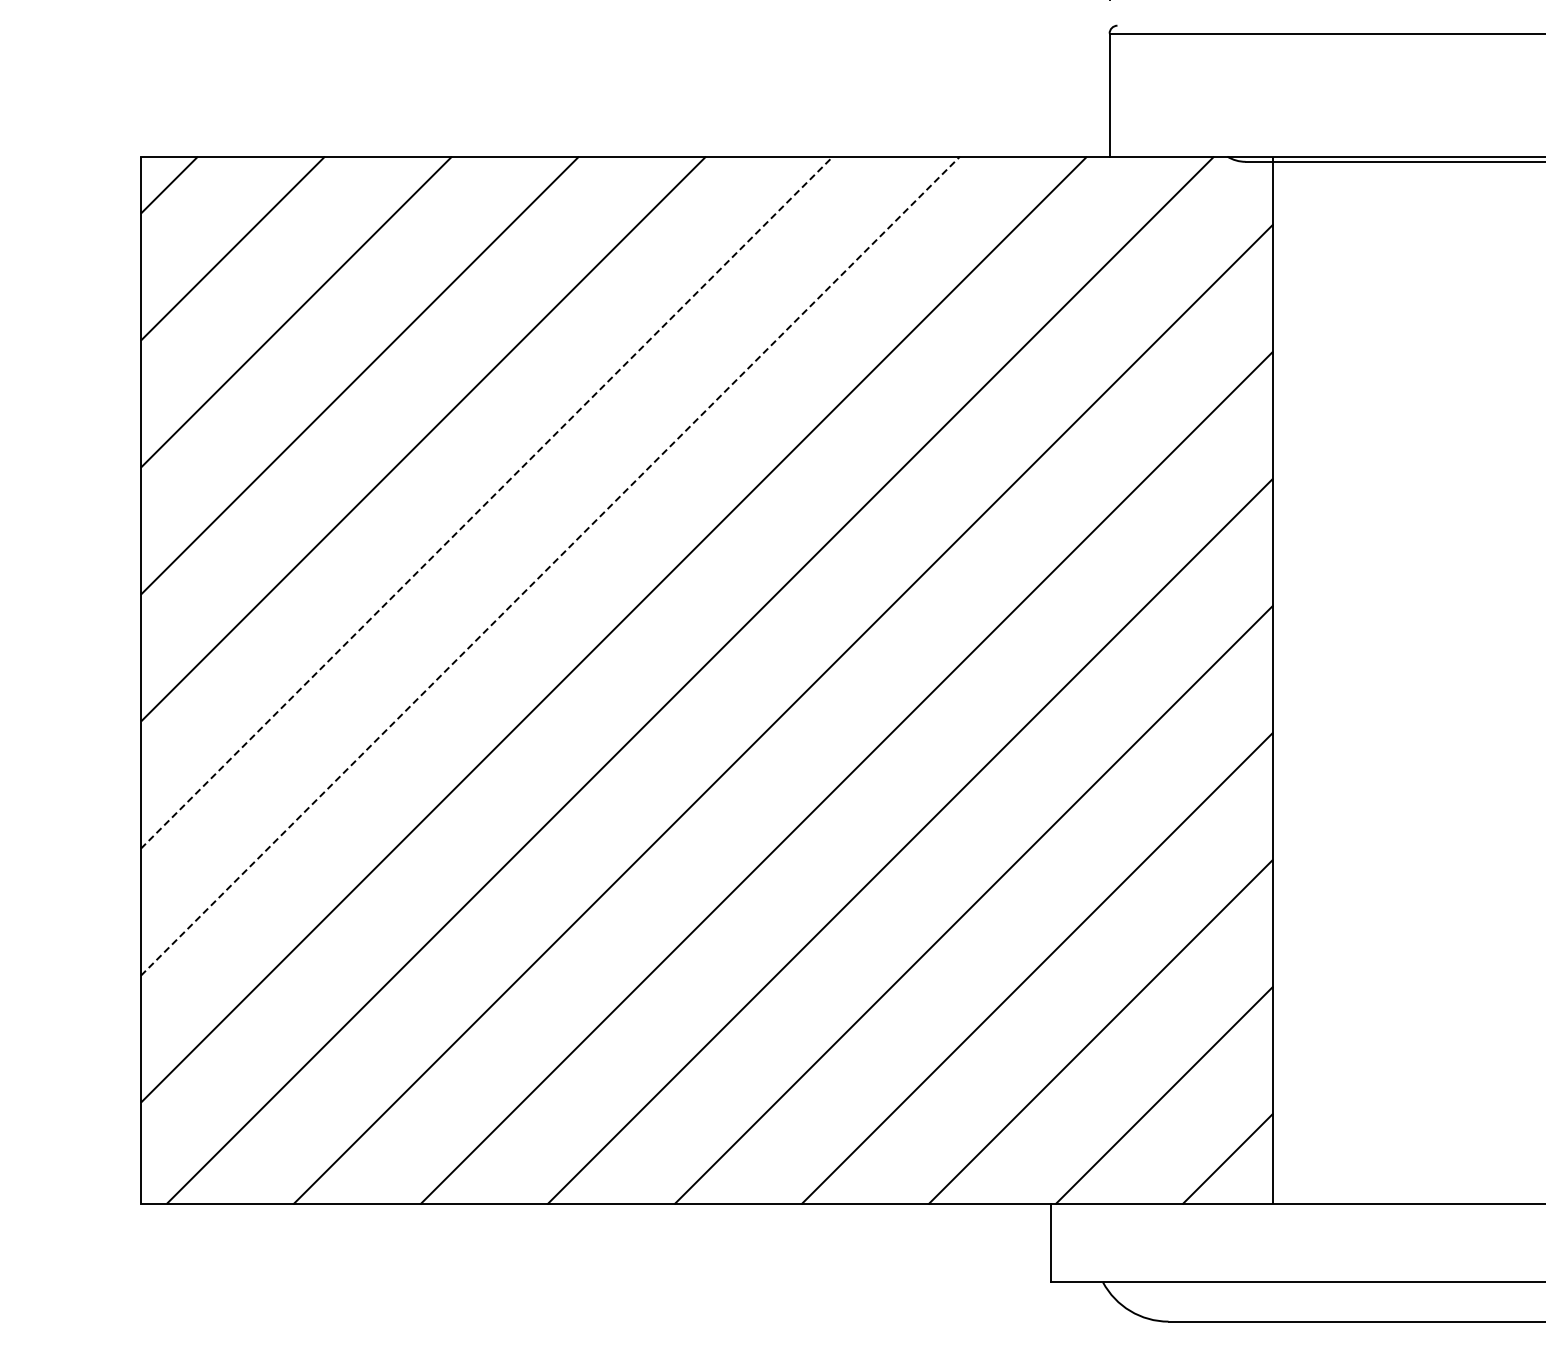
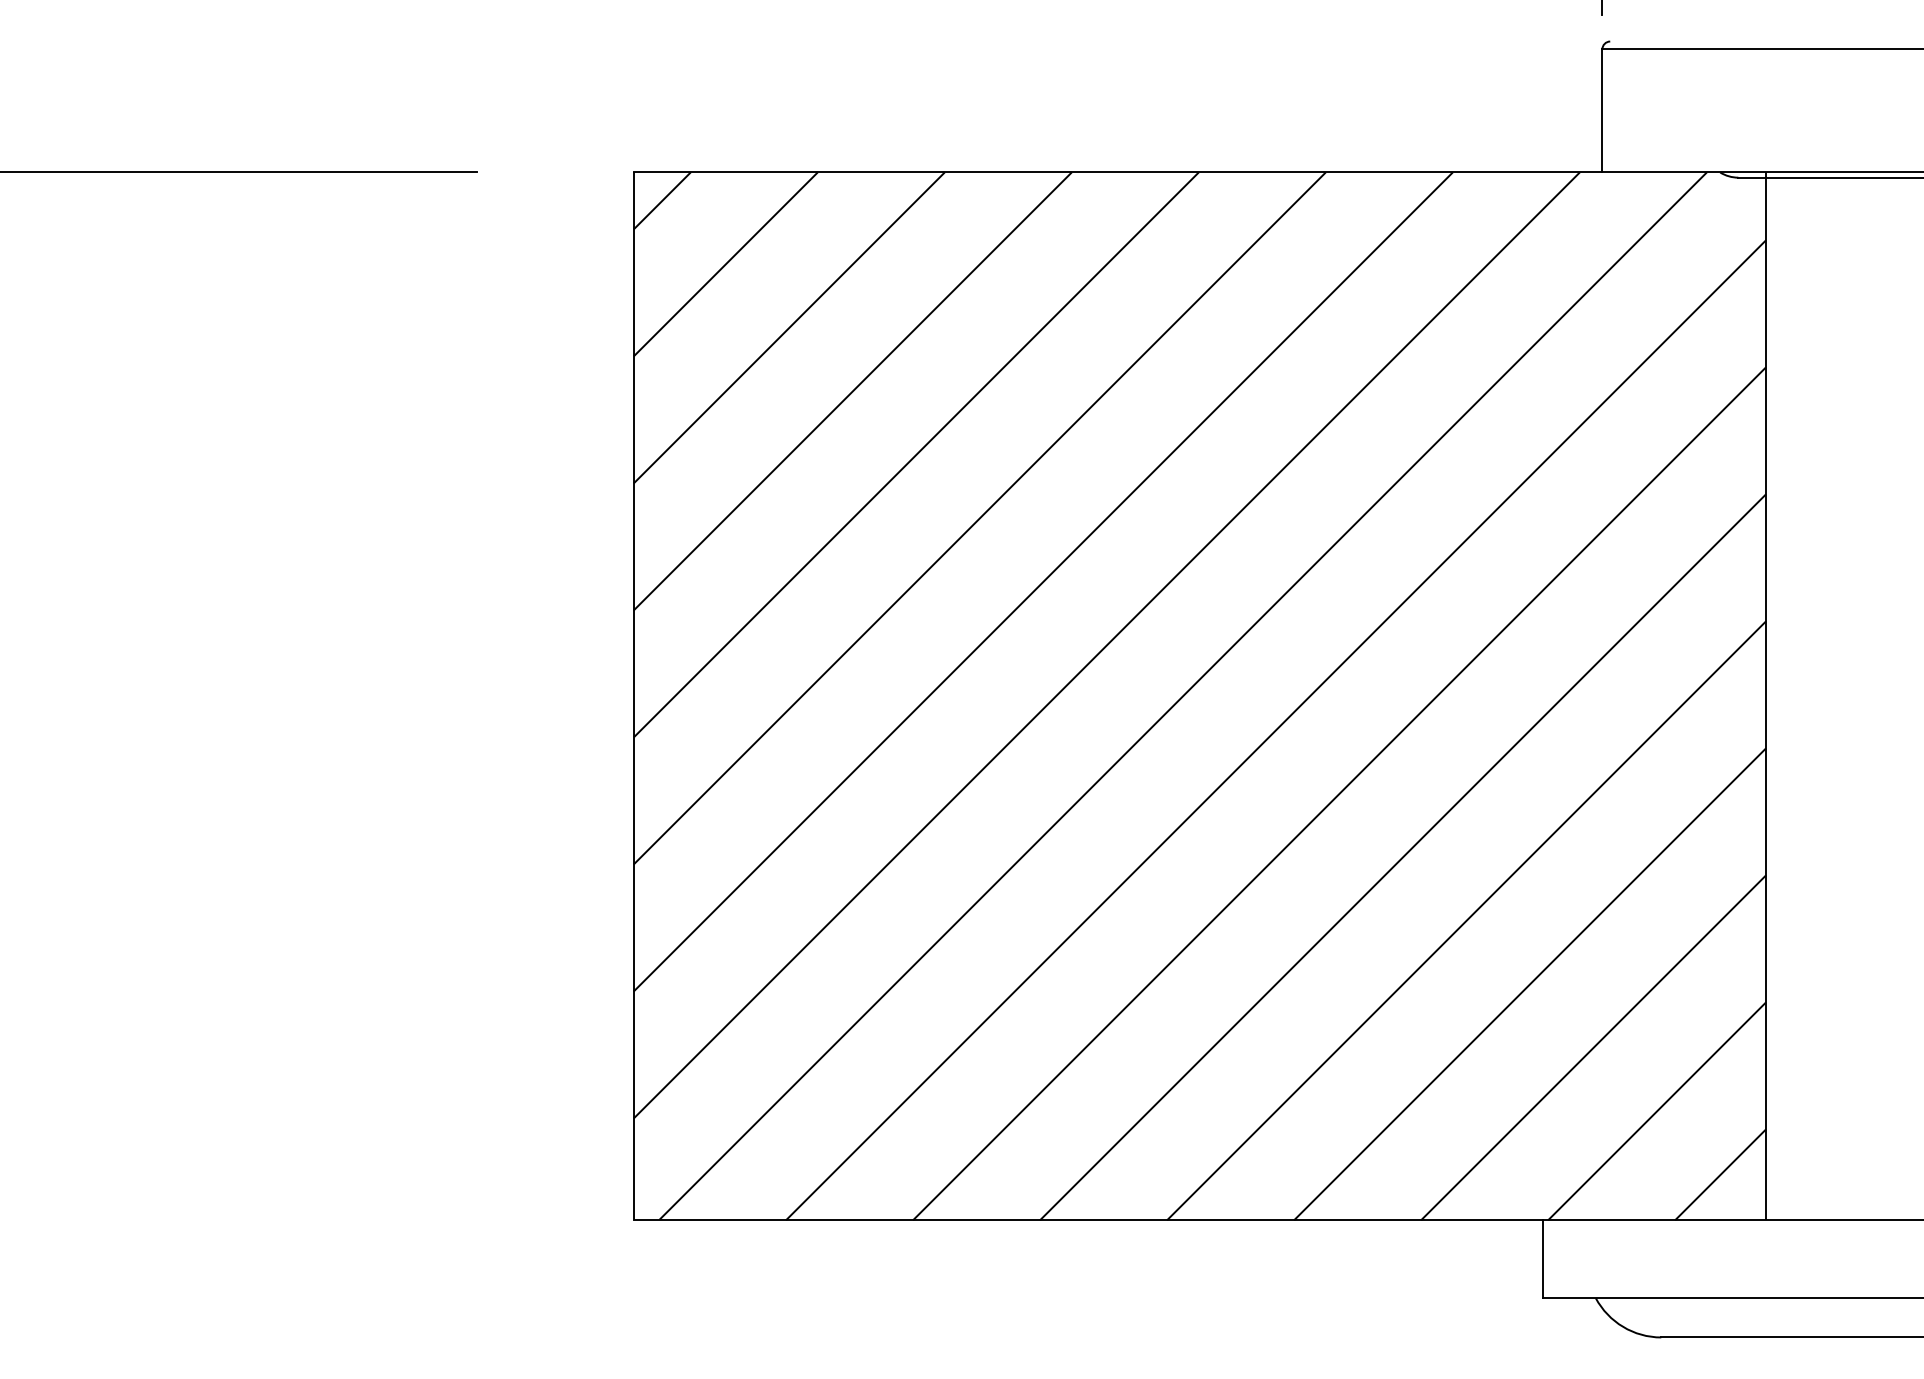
line: (487, 502) -> (980, 518), dashed -> solid
line: (550, 565) -> (1043, 581), dashed -> solid

